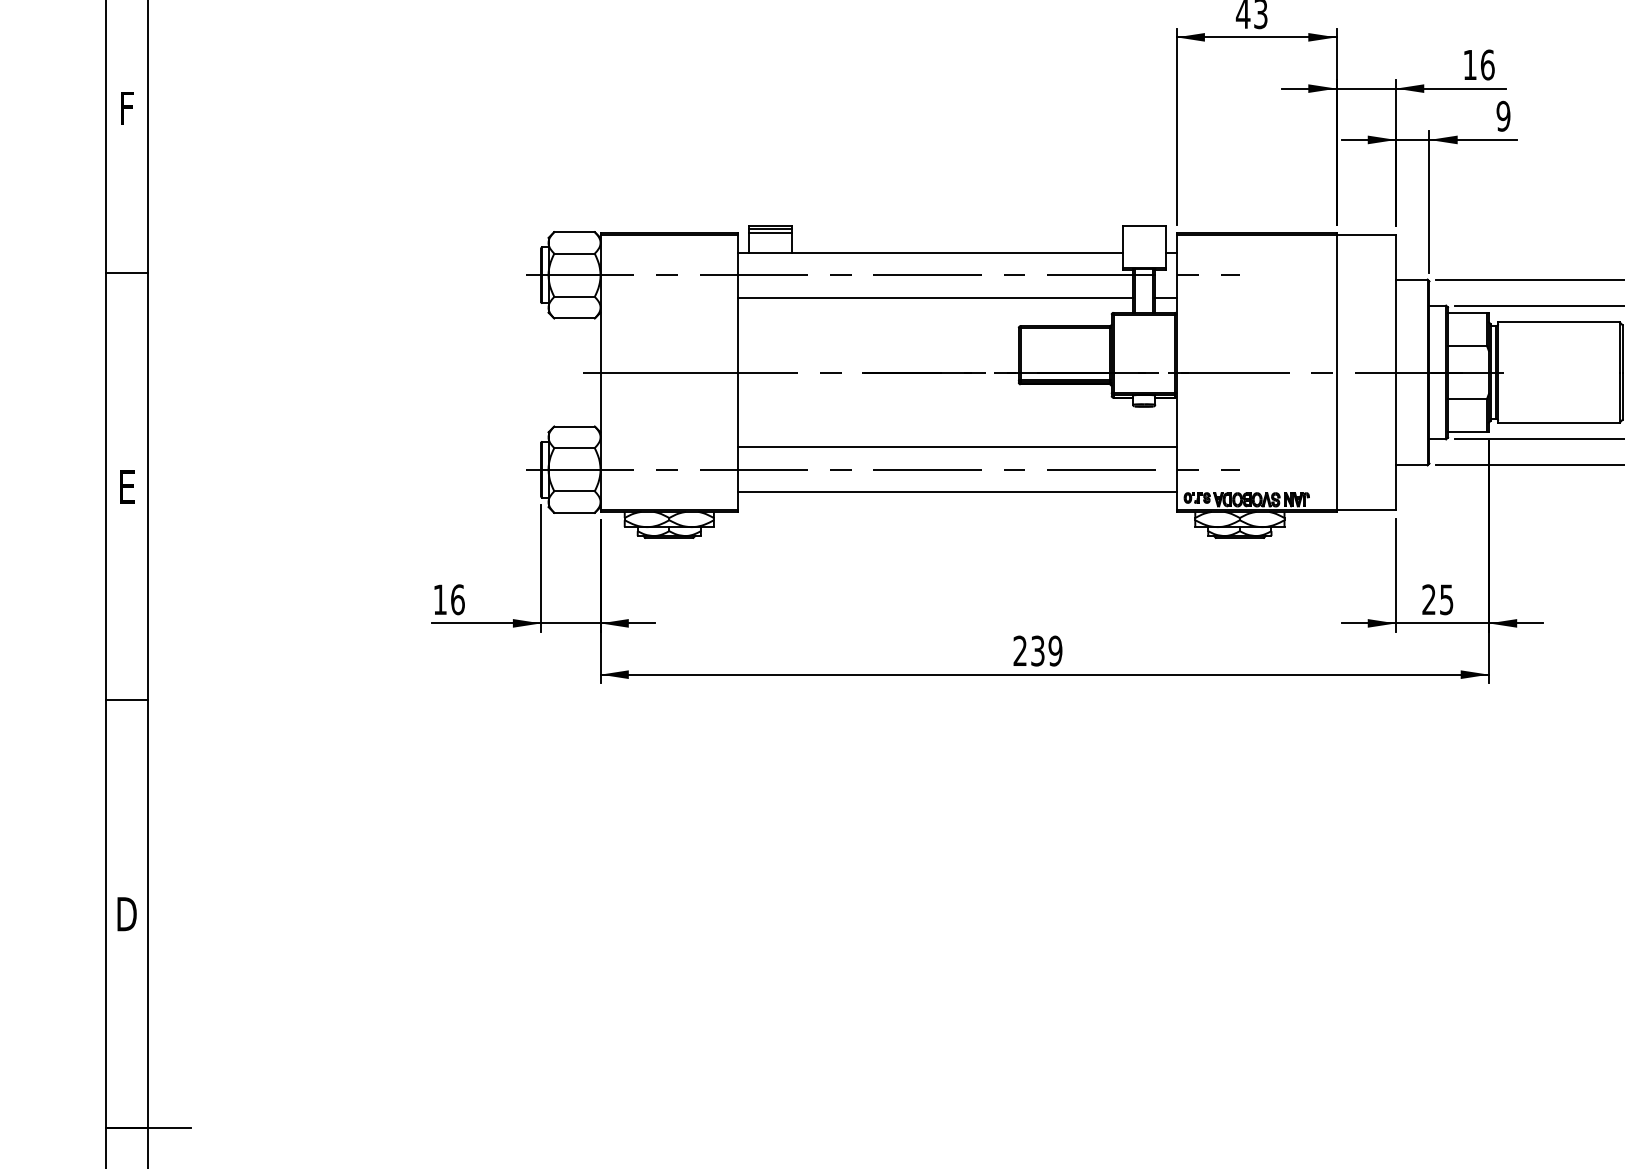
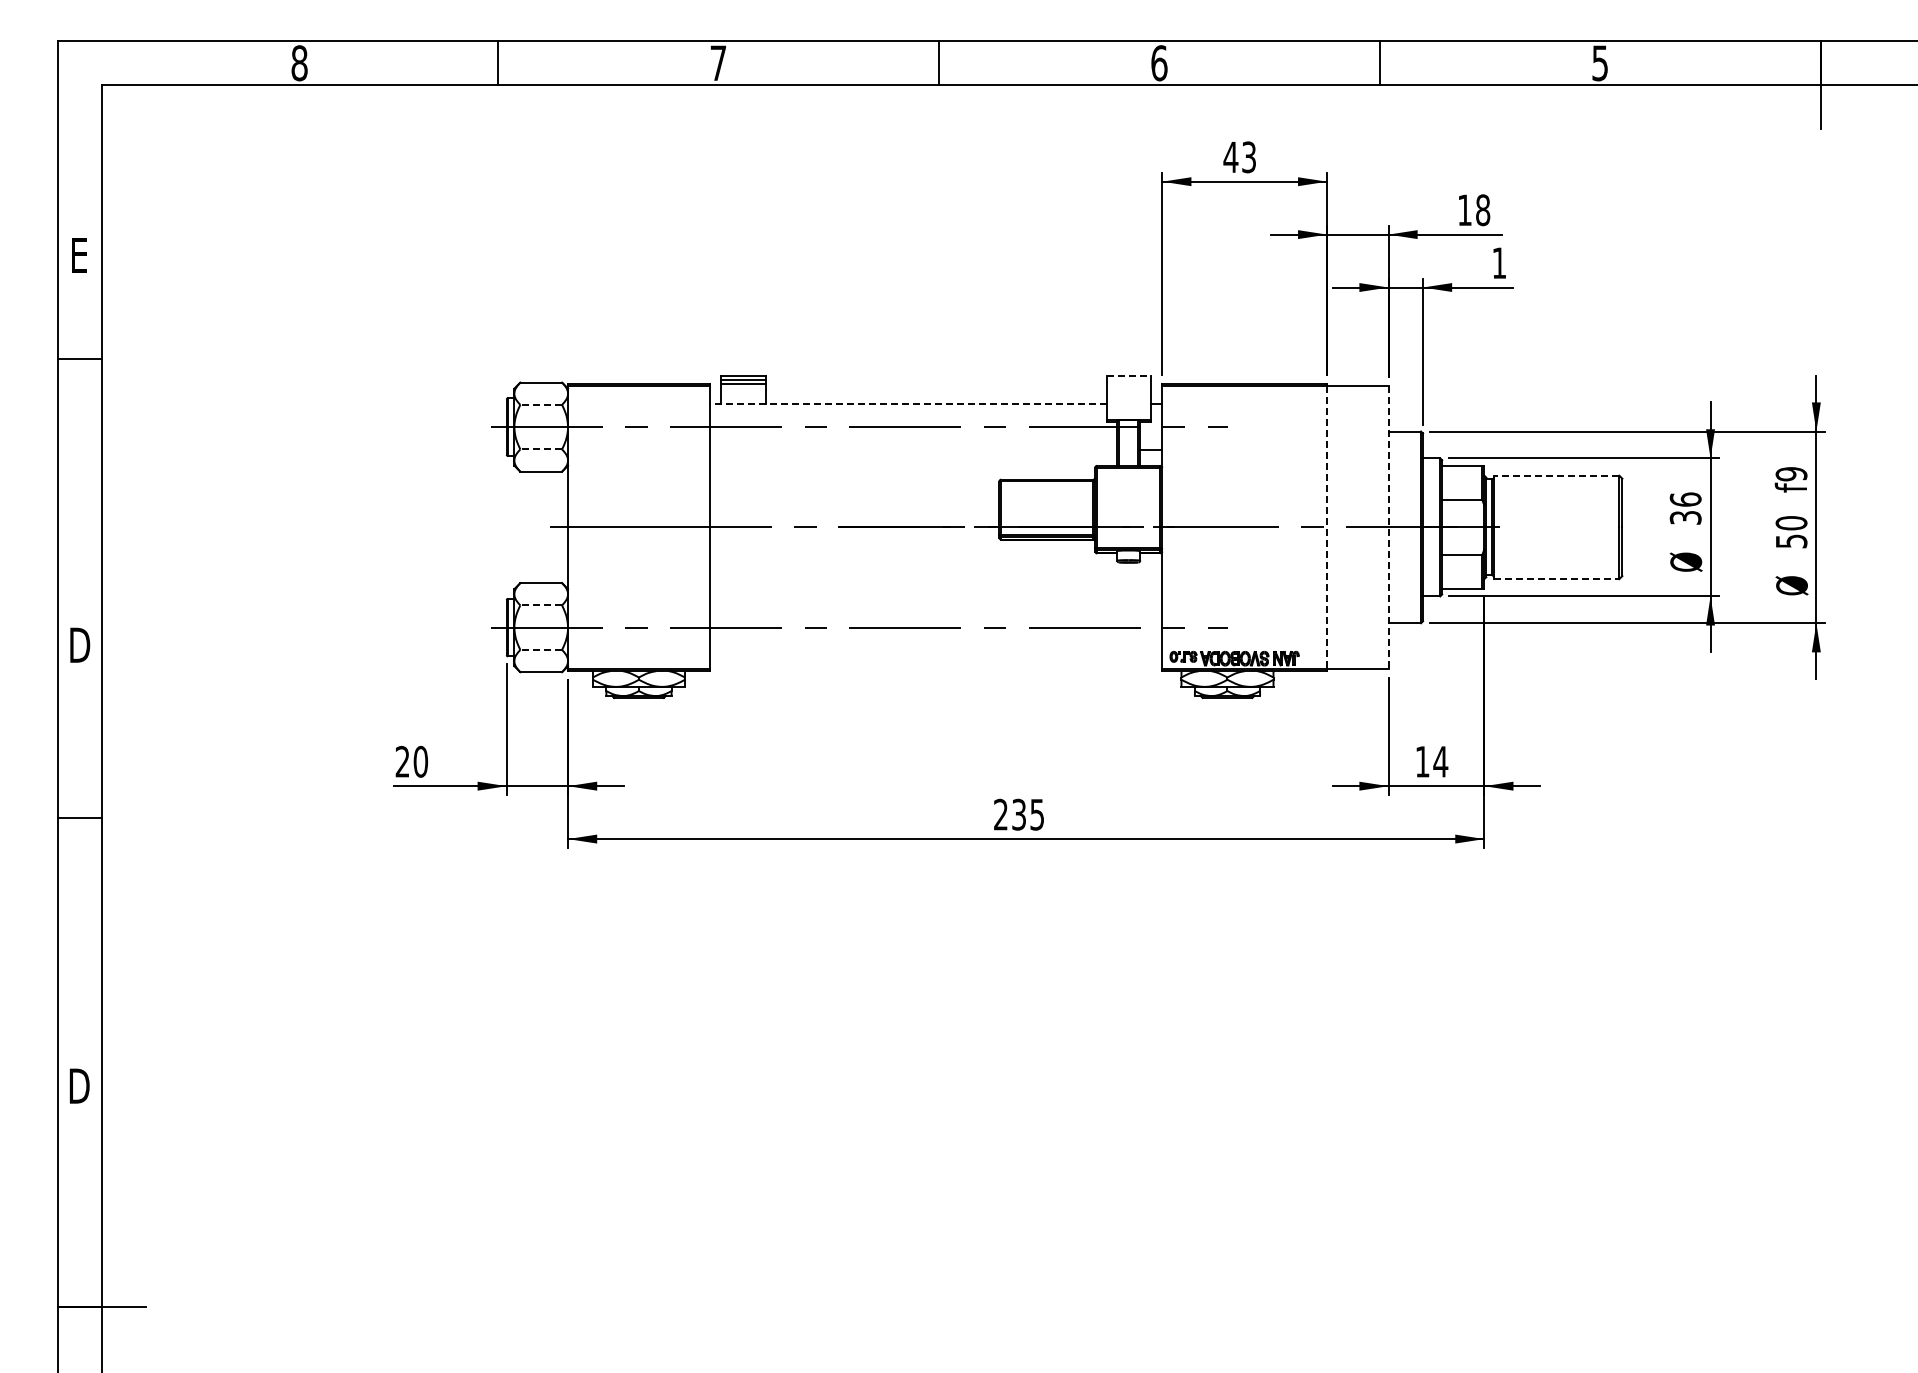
text: (1488, 64) -> (1483, 209), 16 -> 18
text: (126, 108) -> (79, 255), F -> E
text: (1503, 116) -> (1499, 263), 9 -> 1
line: (1144, 225) -> (1129, 375), solid -> dashed
line: (574, 253) -> (541, 404), solid -> dashed
line: (929, 253) -> (907, 404), solid -> dashed
line: (126, 272) -> (79, 358), moved
line: (574, 296) -> (541, 449), solid -> dashed
line: (935, 297) -> (913, 450), removed
line: (1558, 322) -> (1556, 475), solid -> dashed
line: (1336, 372) -> (1327, 527), solid -> dashed
line: (1395, 372) -> (1388, 527), solid -> dashed
line: (1558, 423) -> (1556, 579), solid -> dashed
line: (956, 447) -> (935, 604), removed
line: (574, 448) -> (541, 605), solid -> dashed
text: (127, 486) -> (80, 644), E -> D
line: (574, 490) -> (541, 649), solid -> dashed
line: (956, 491) -> (935, 650), removed
text: (448, 599) -> (411, 761), 16 -> 20
text: (1437, 599) -> (1431, 761), 25 -> 14
text: (1055, 650) -> (1037, 814), 239 -> 235
line: (126, 700) -> (79, 817), moved

